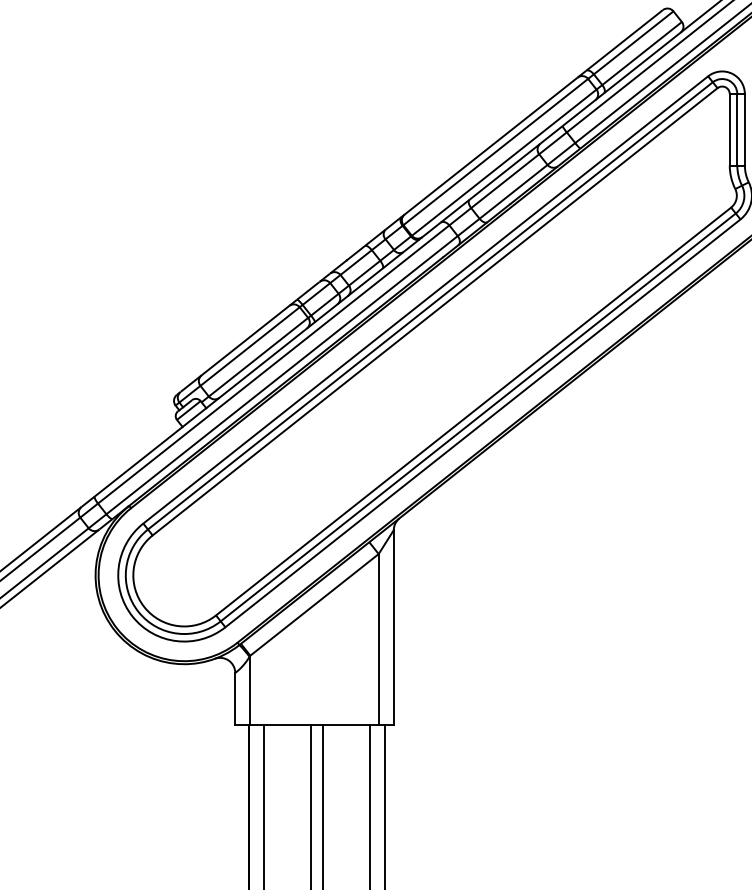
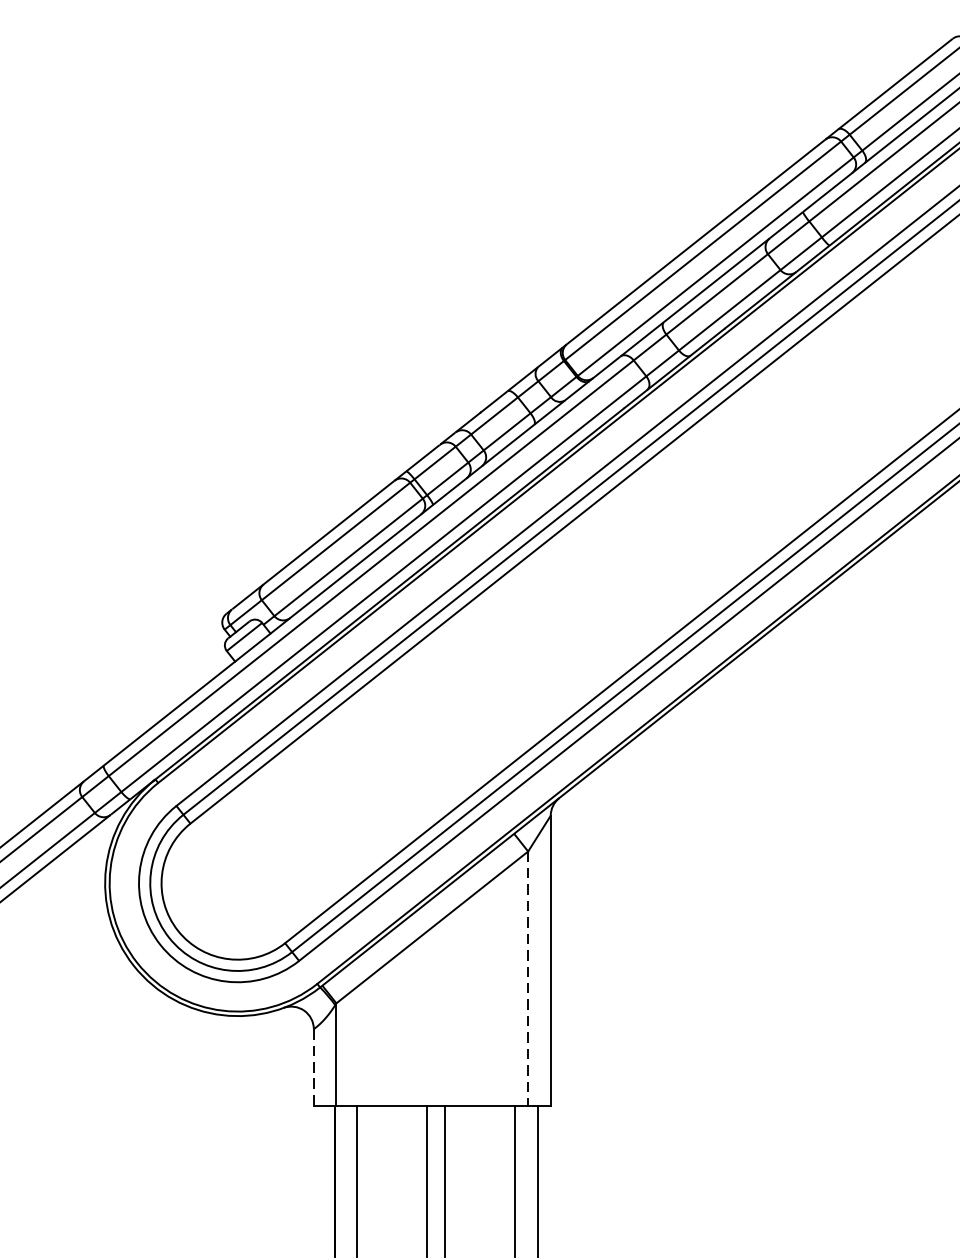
line: (378, 639) -> (527, 979), solid -> dashed
line: (235, 698) -> (314, 1067), solid -> dashed

